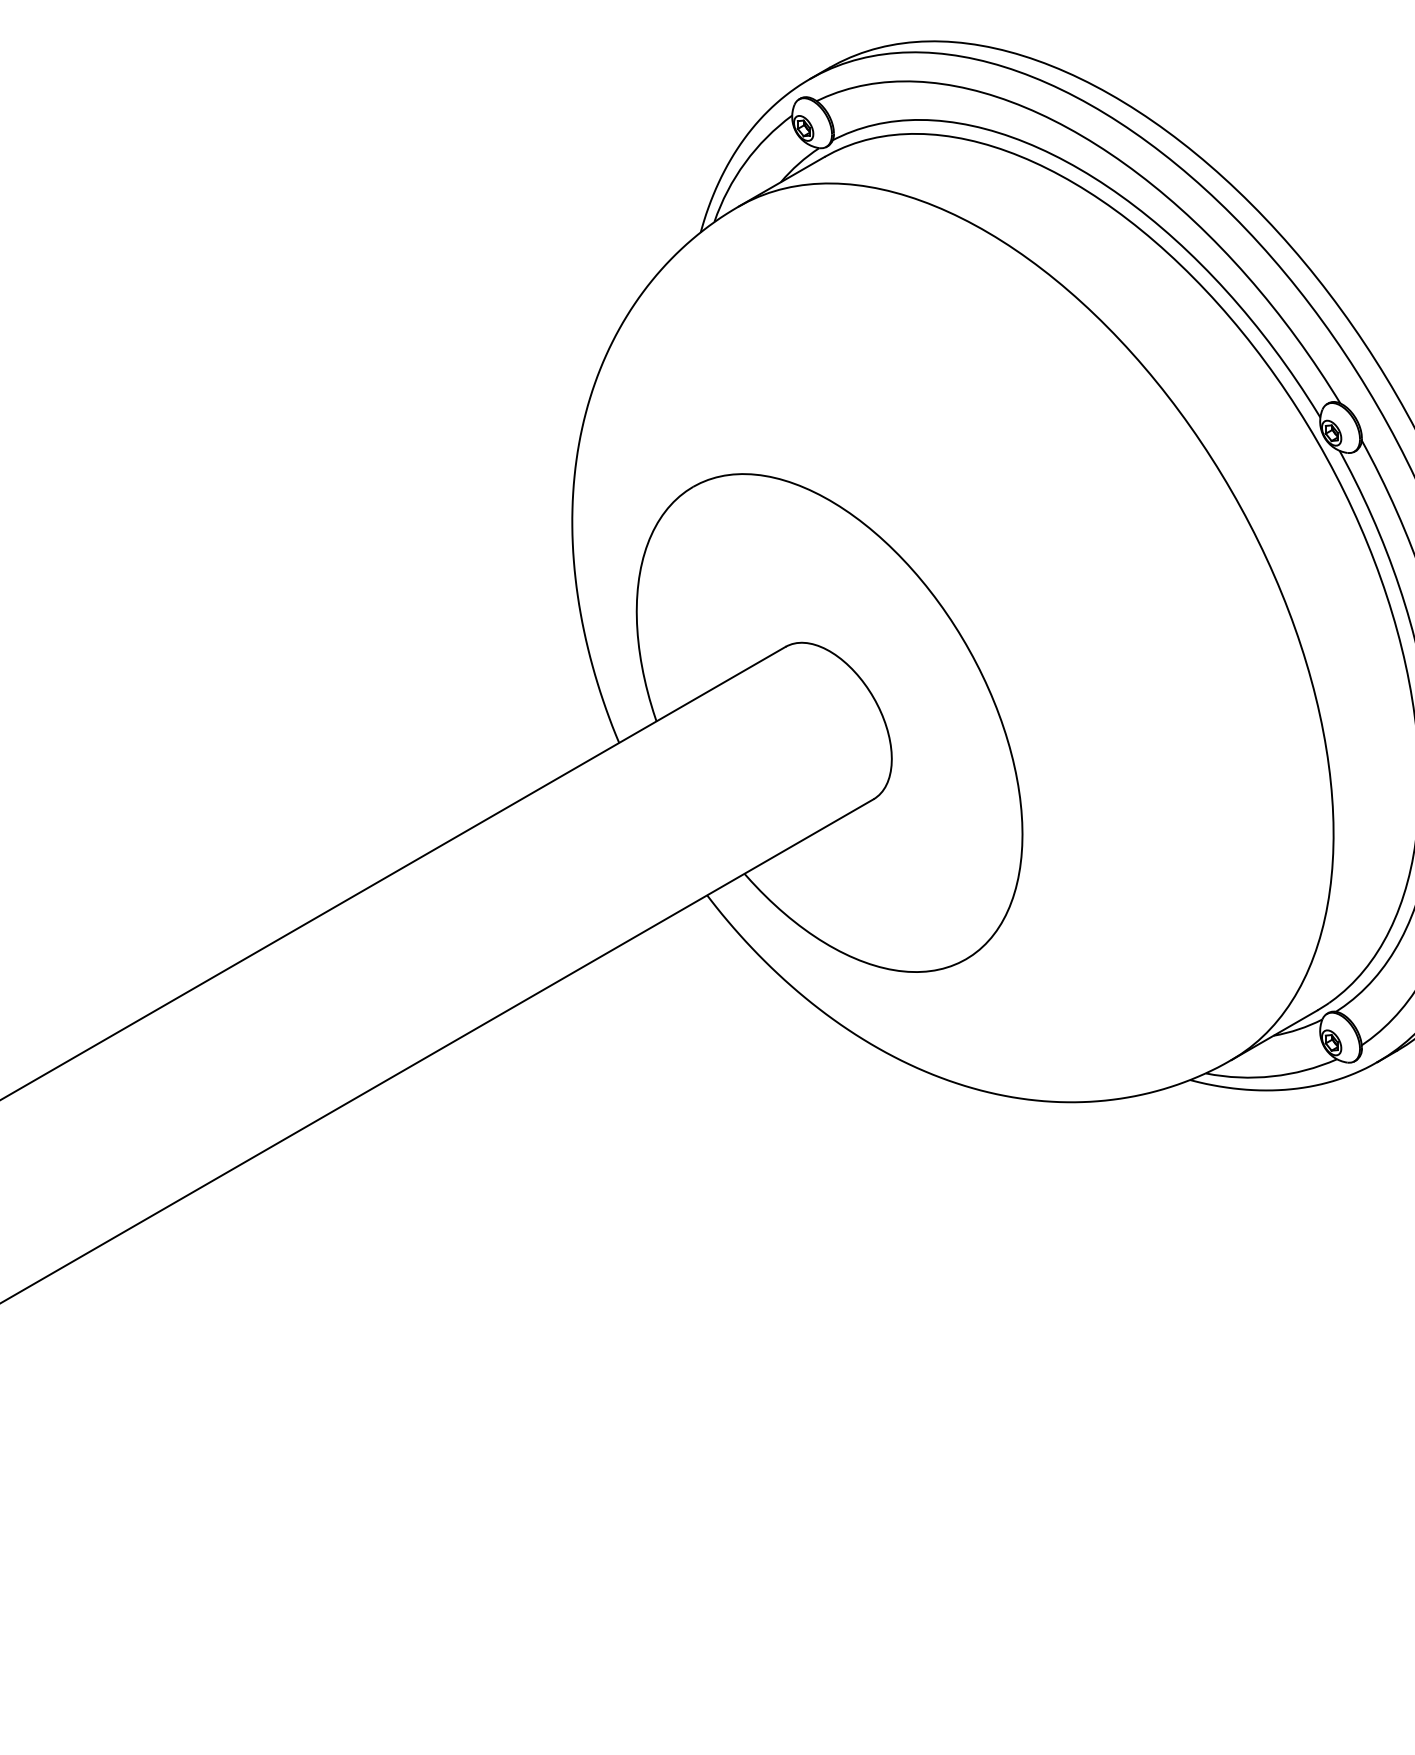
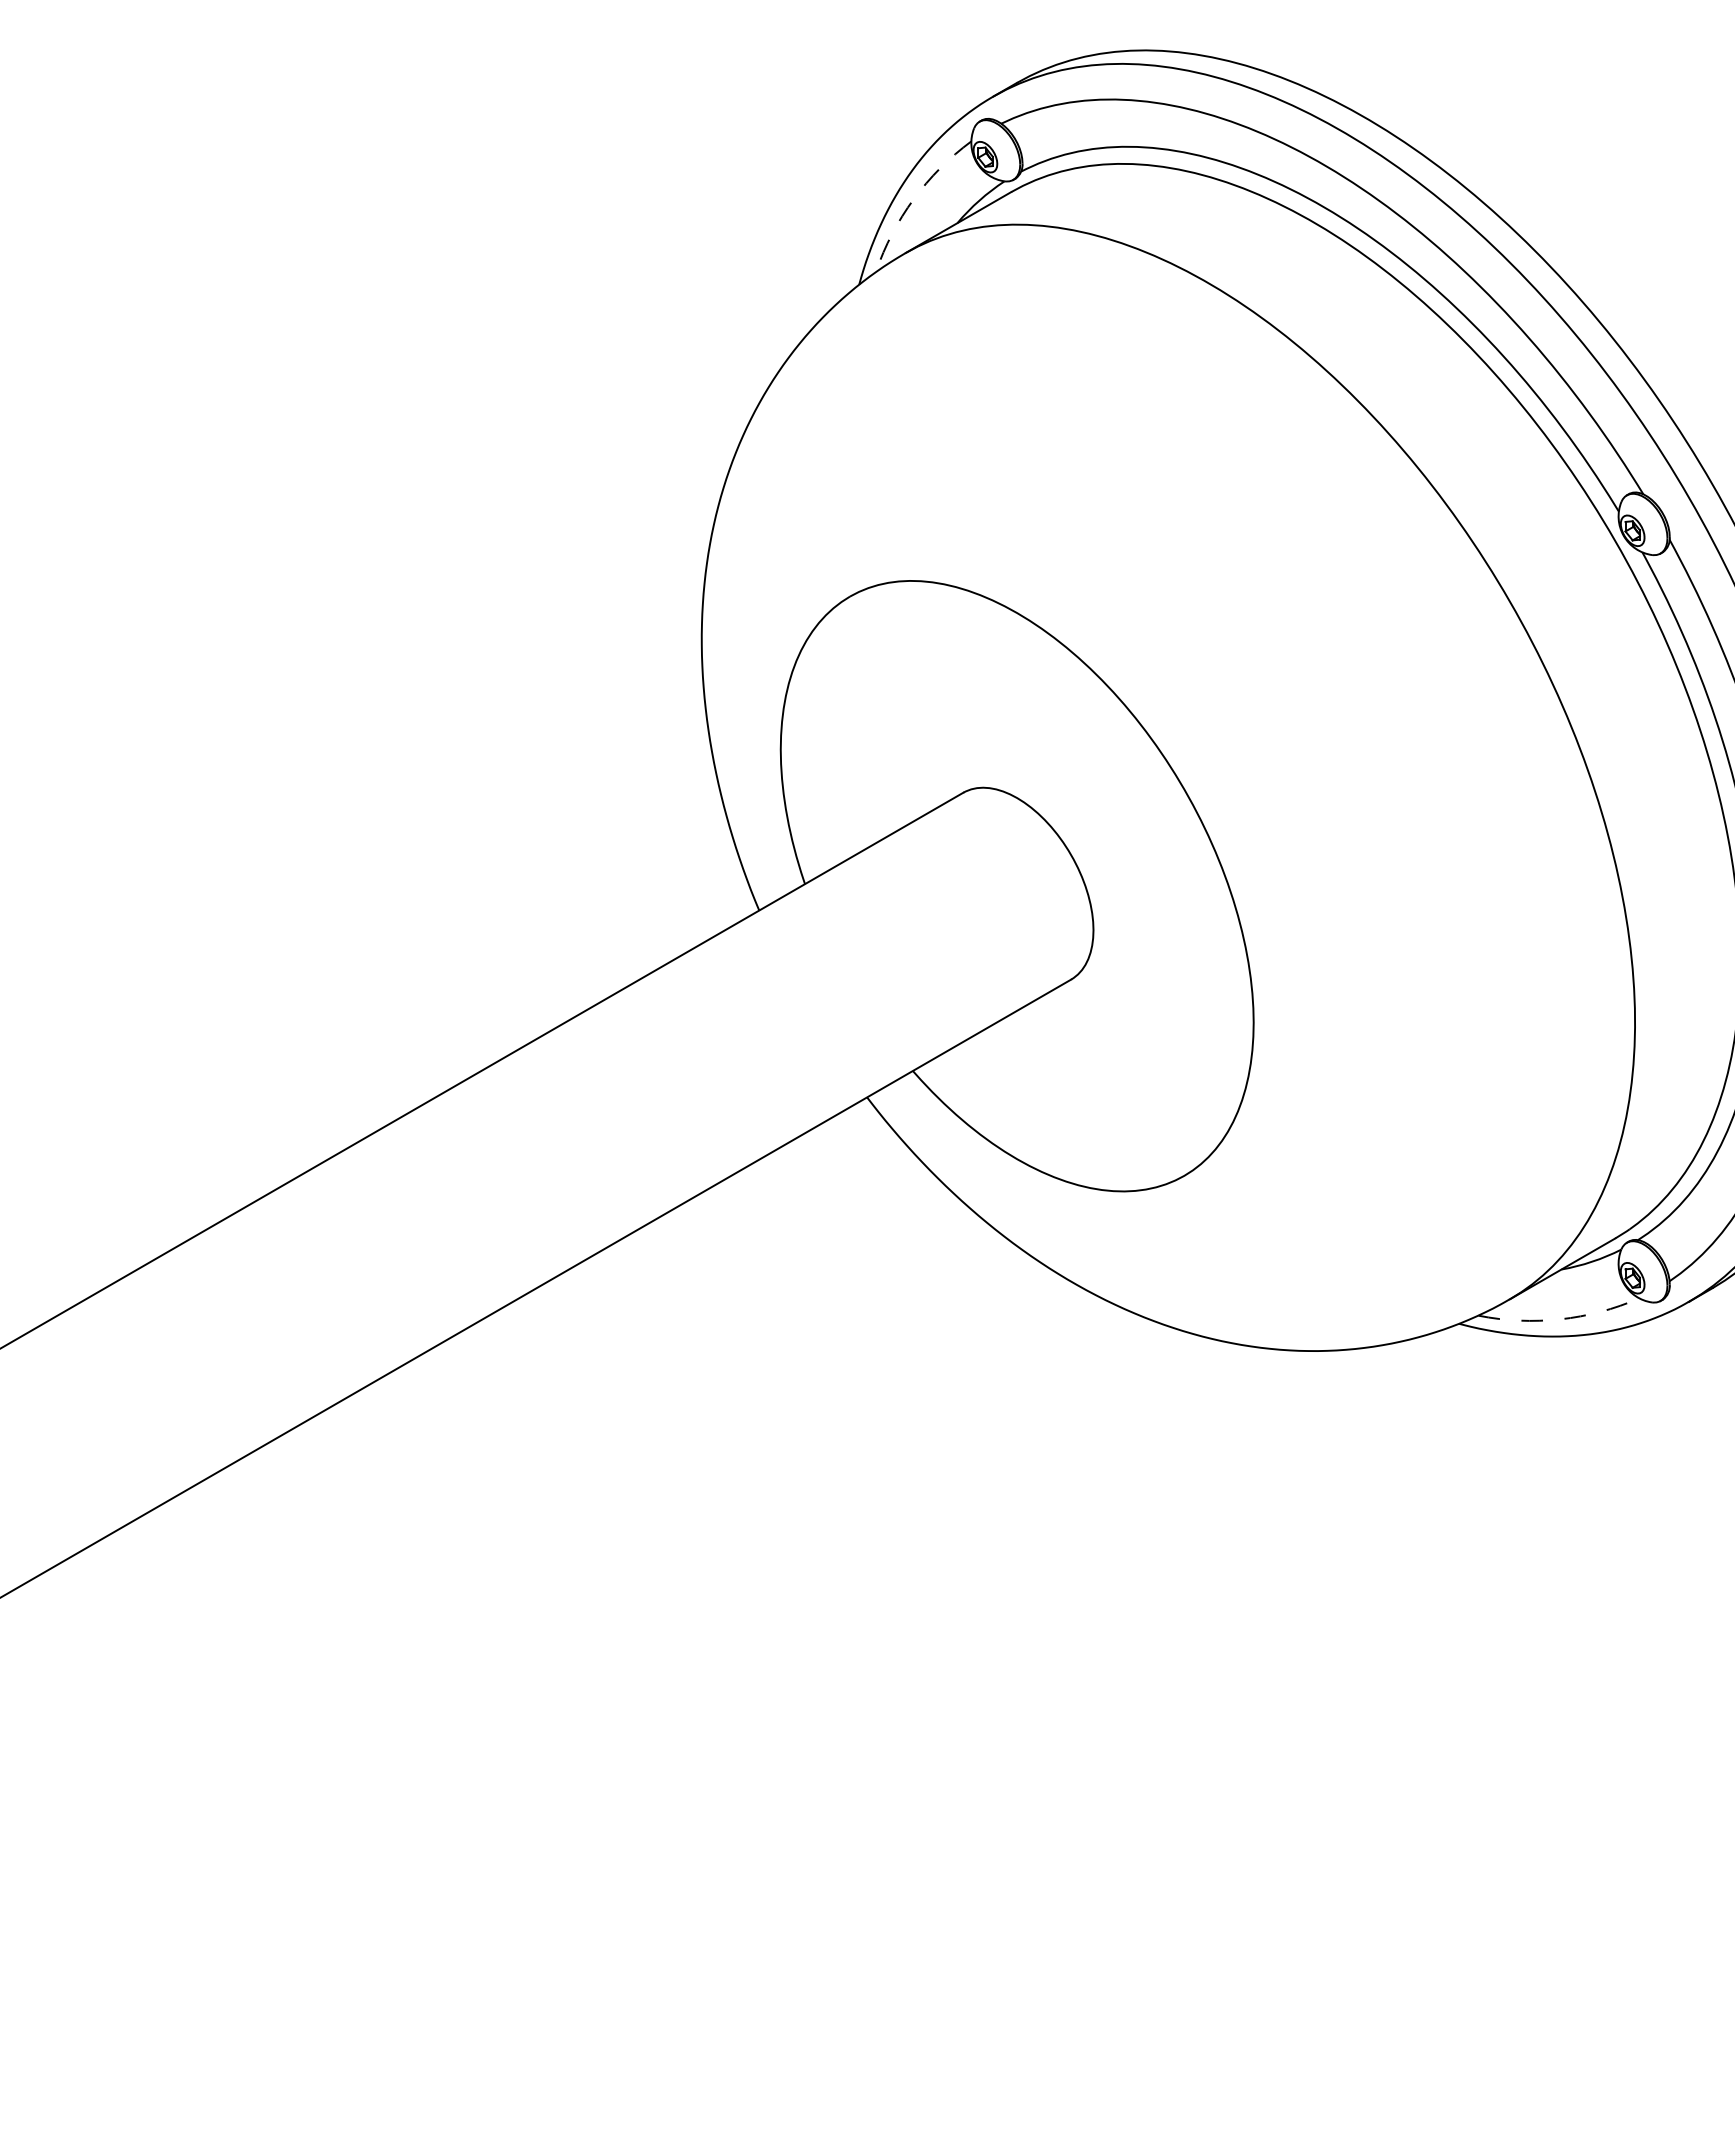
arc: (745, 162) -> (913, 199), solid -> dashed
arc: (1272, 1076) -> (1560, 1319), solid -> dashed

